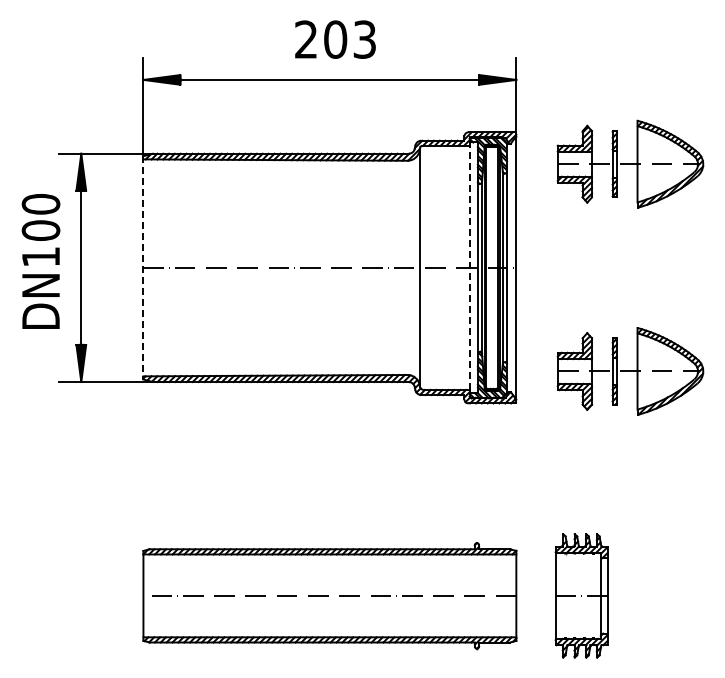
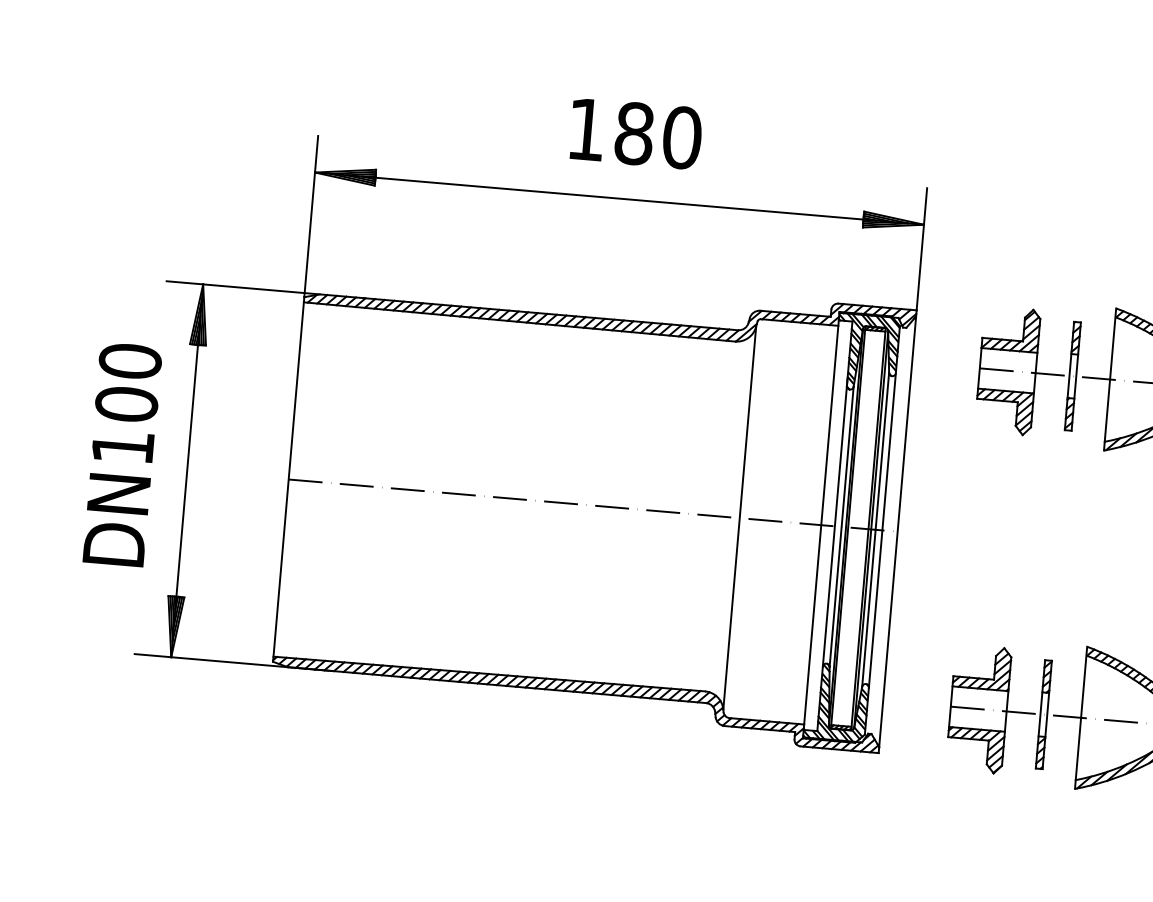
text: (335, 39) -> (634, 133), 203 -> 180
line: (469, 263) -> (821, 517), dashed -> solid
line: (143, 267) -> (288, 478), dashed -> solid

